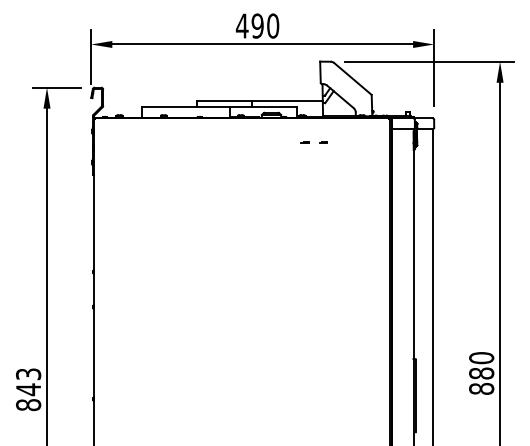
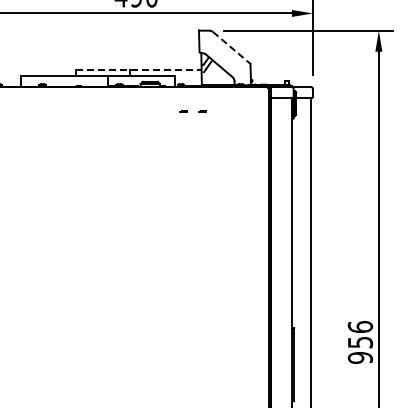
line: (353, 79) -> (232, 48), solid -> dashed
line: (259, 100) -> (138, 69), solid -> dashed
text: (481, 373) -> (360, 342), 880 -> 956

